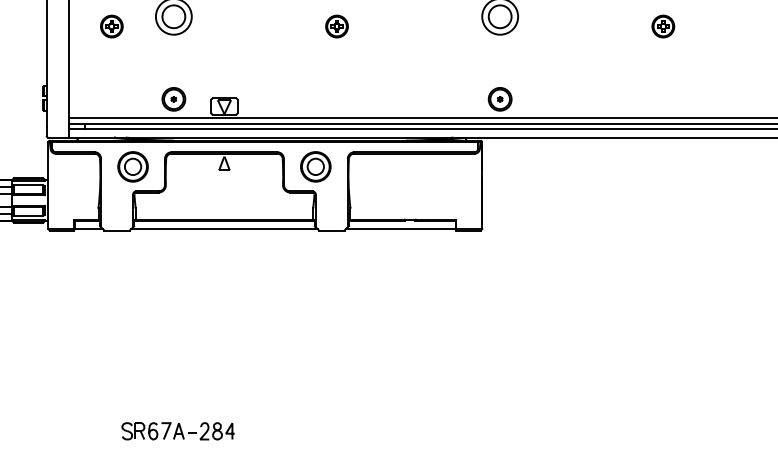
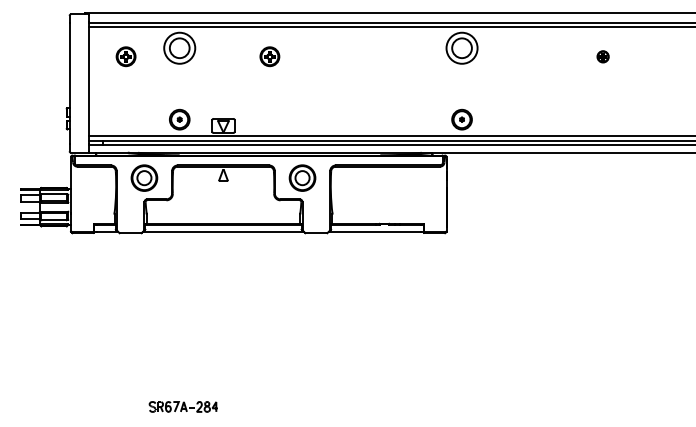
part: (336, 26) -> (269, 56), moved
part: (662, 26) -> (602, 56), size x0.6
part: (178, 430) -> (183, 406), size x0.7

